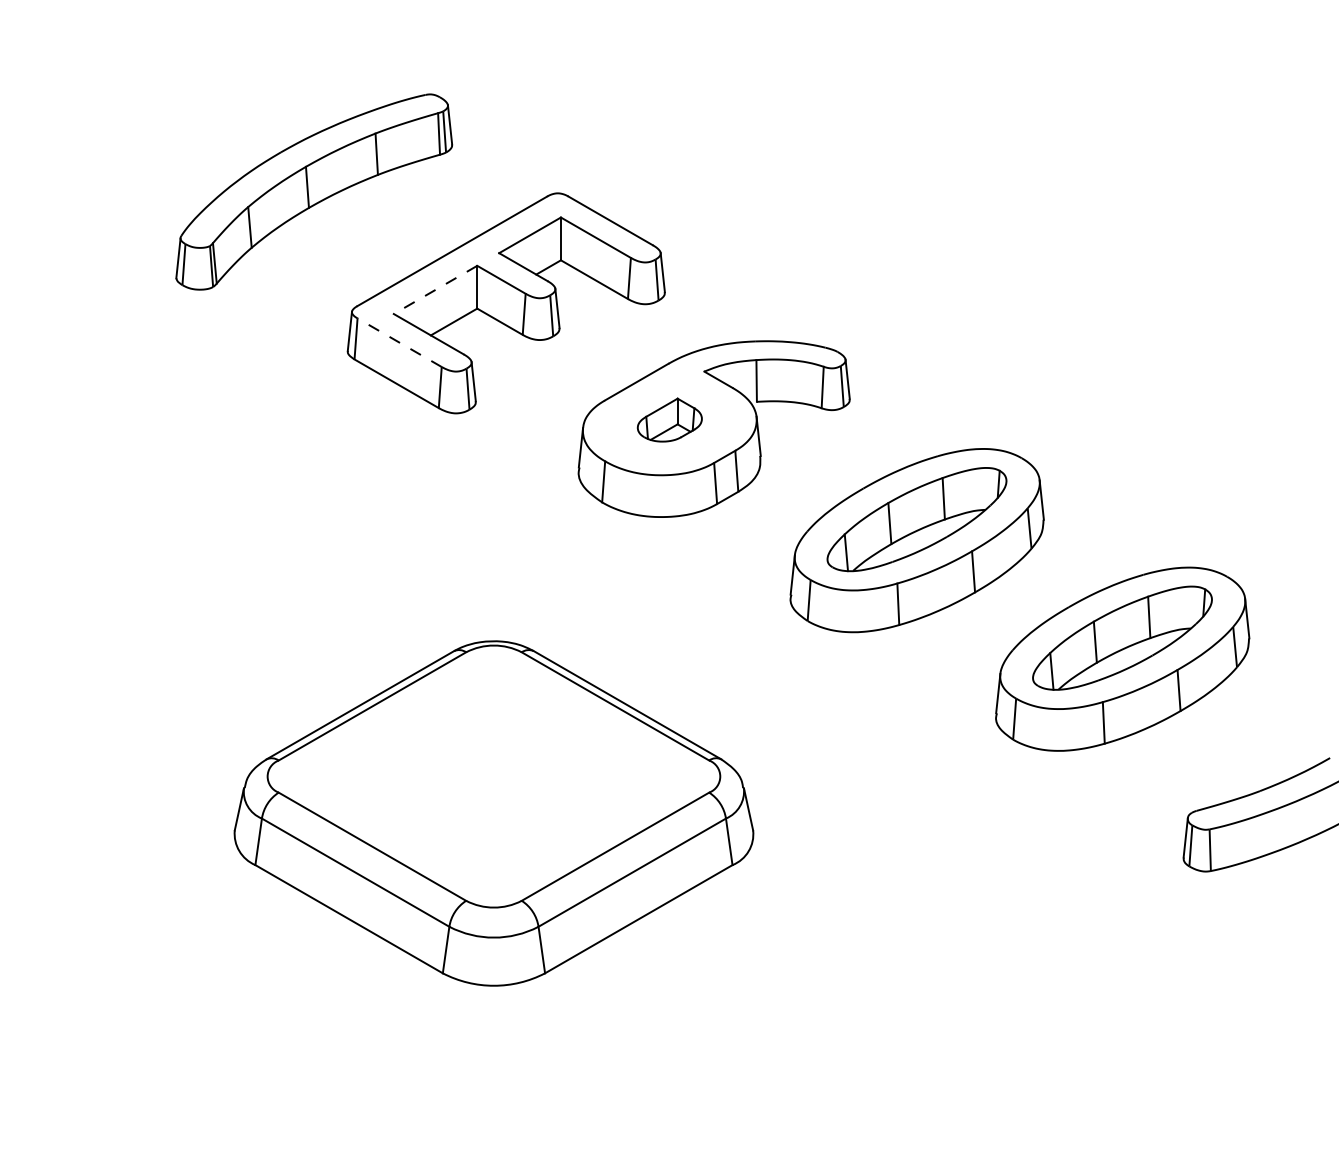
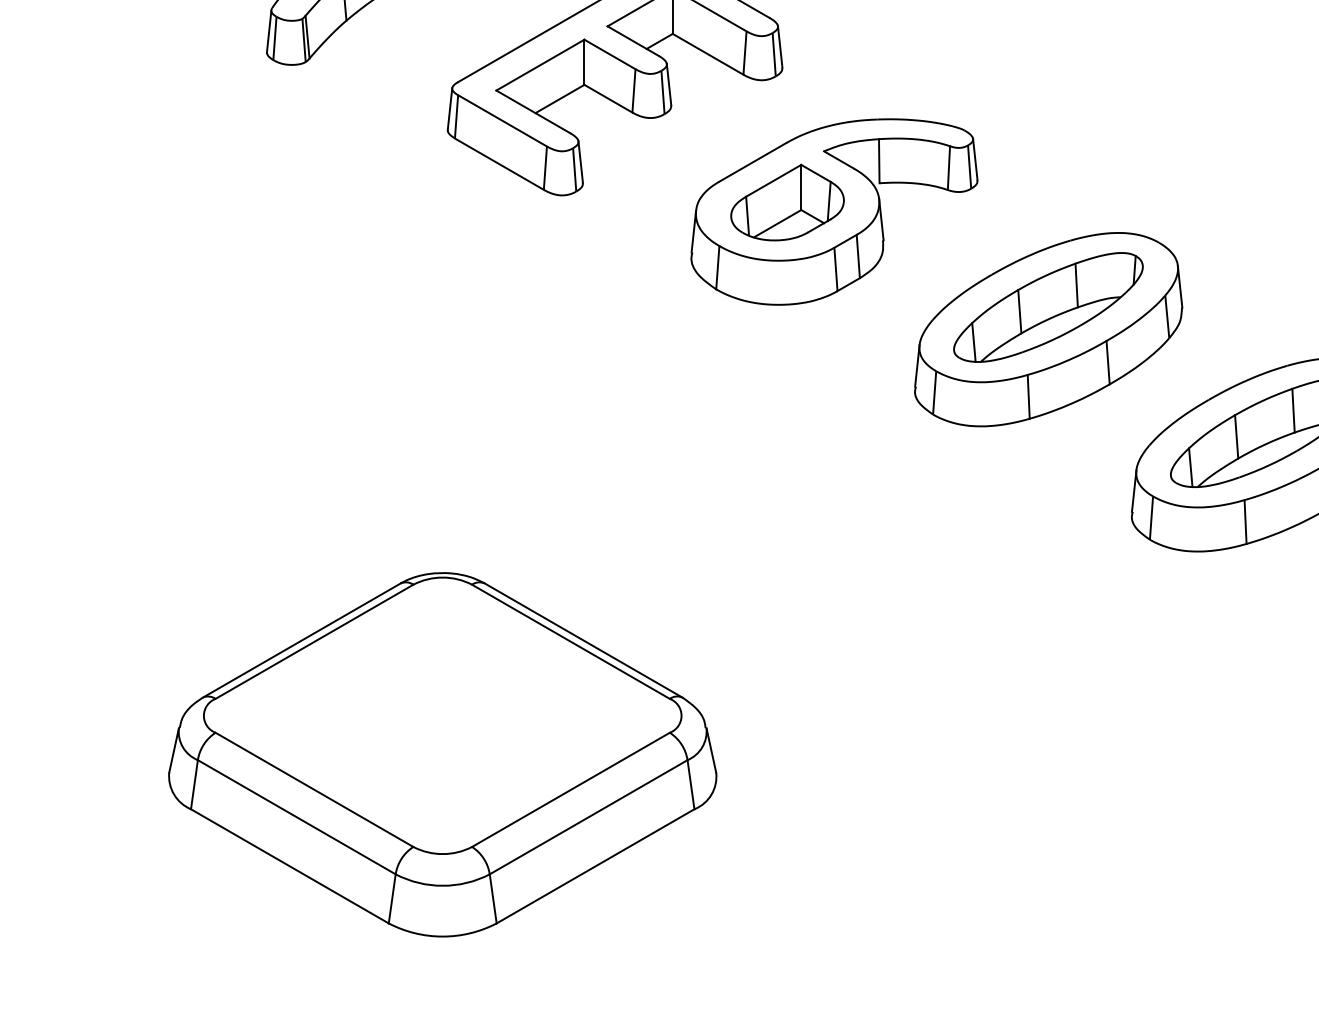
line: (435, 290) -> (540, 65), dashed -> solid
line: (399, 342) -> (502, 120), dashed -> solid
part: (669, 419) -> (787, 201), size x1.67
part: (493, 813) -> (442, 754), moved

